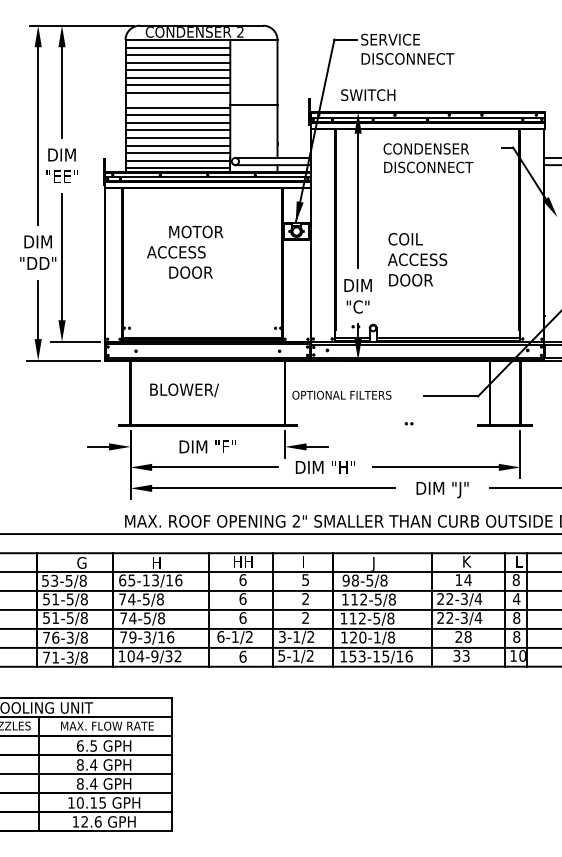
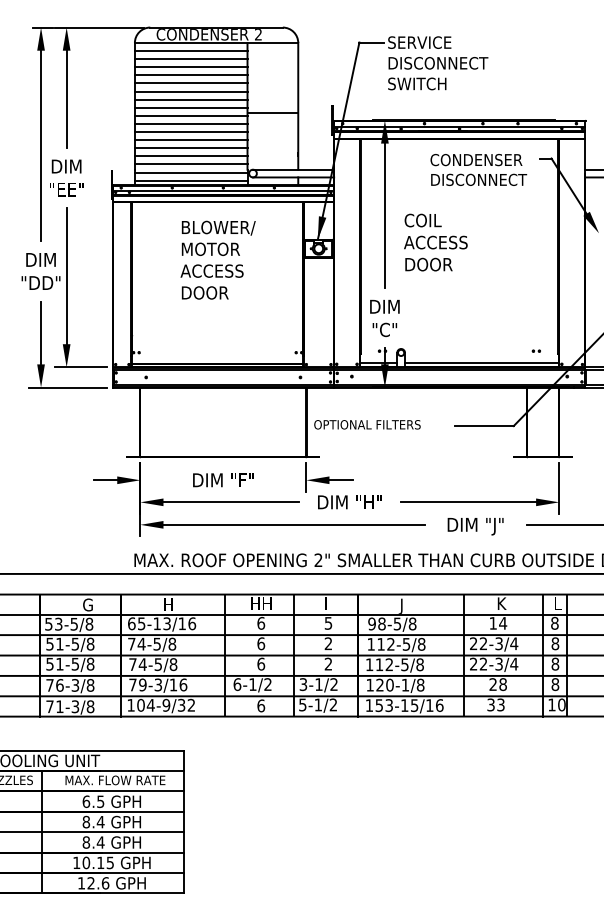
text: (368, 95) -> (417, 84), moved
line: (177, 100) -> (190, 107), added
text: (428, 158) -> (478, 170), moved
text: (176, 252) -> (212, 271), moved
text: (417, 259) -> (435, 242), moved
text: (184, 390) -> (218, 228), moved
part: (408, 423) -> (535, 350), moved
text: (516, 599) -> (555, 644), 4 -> 8

